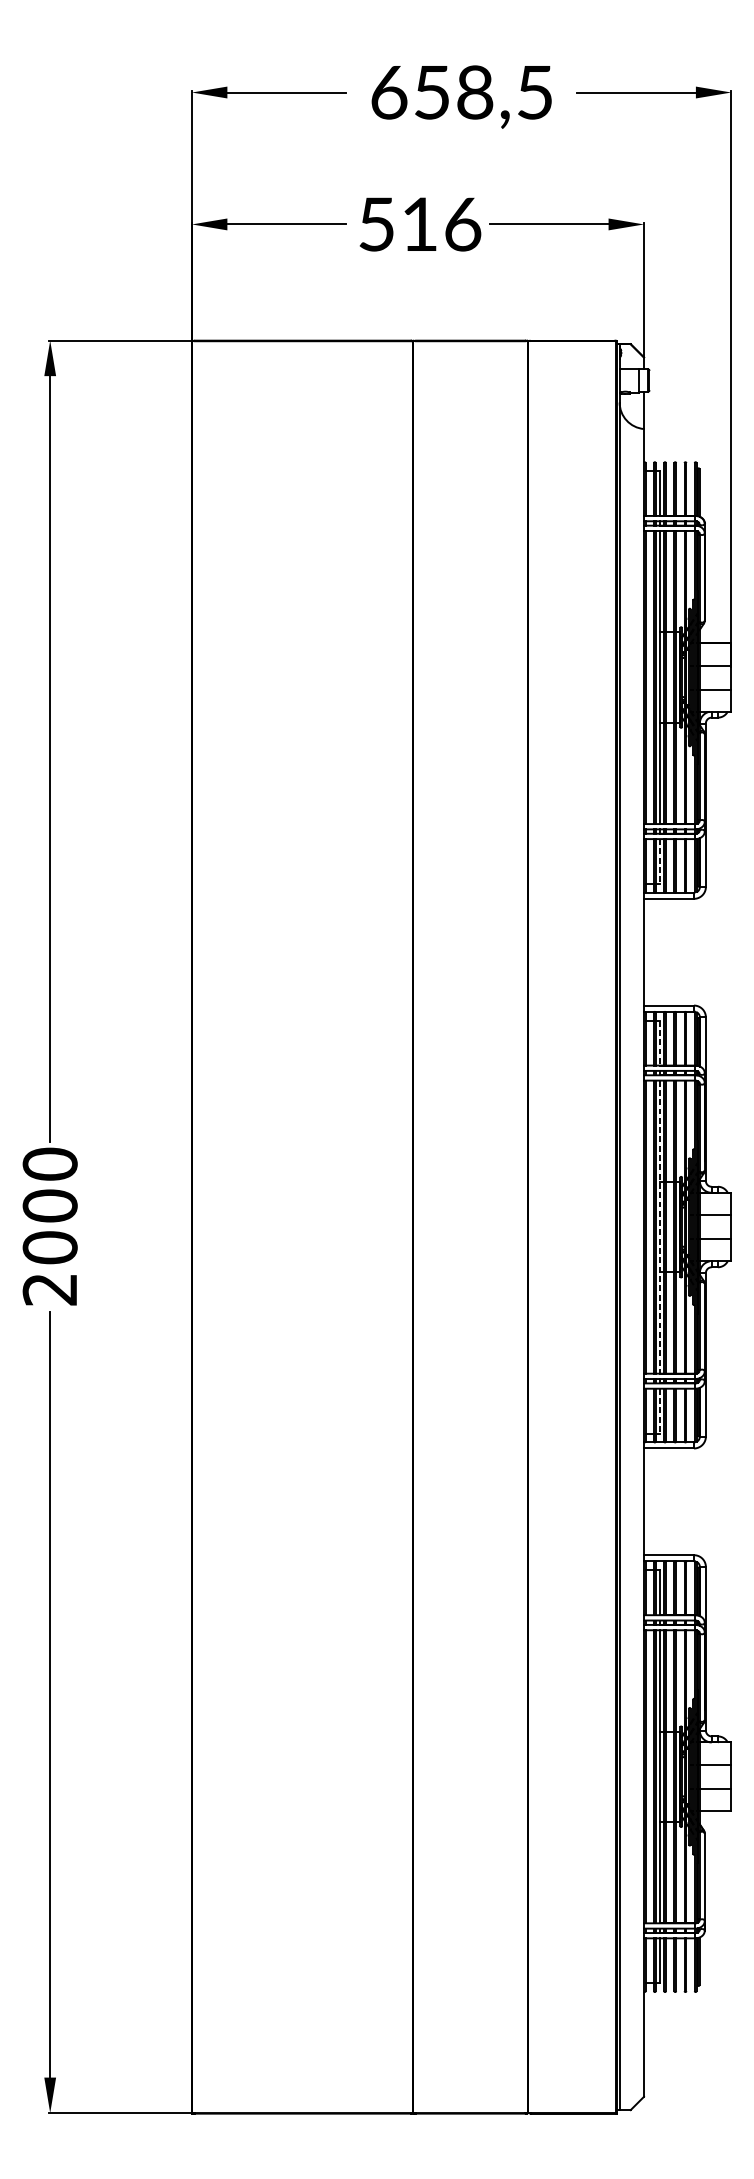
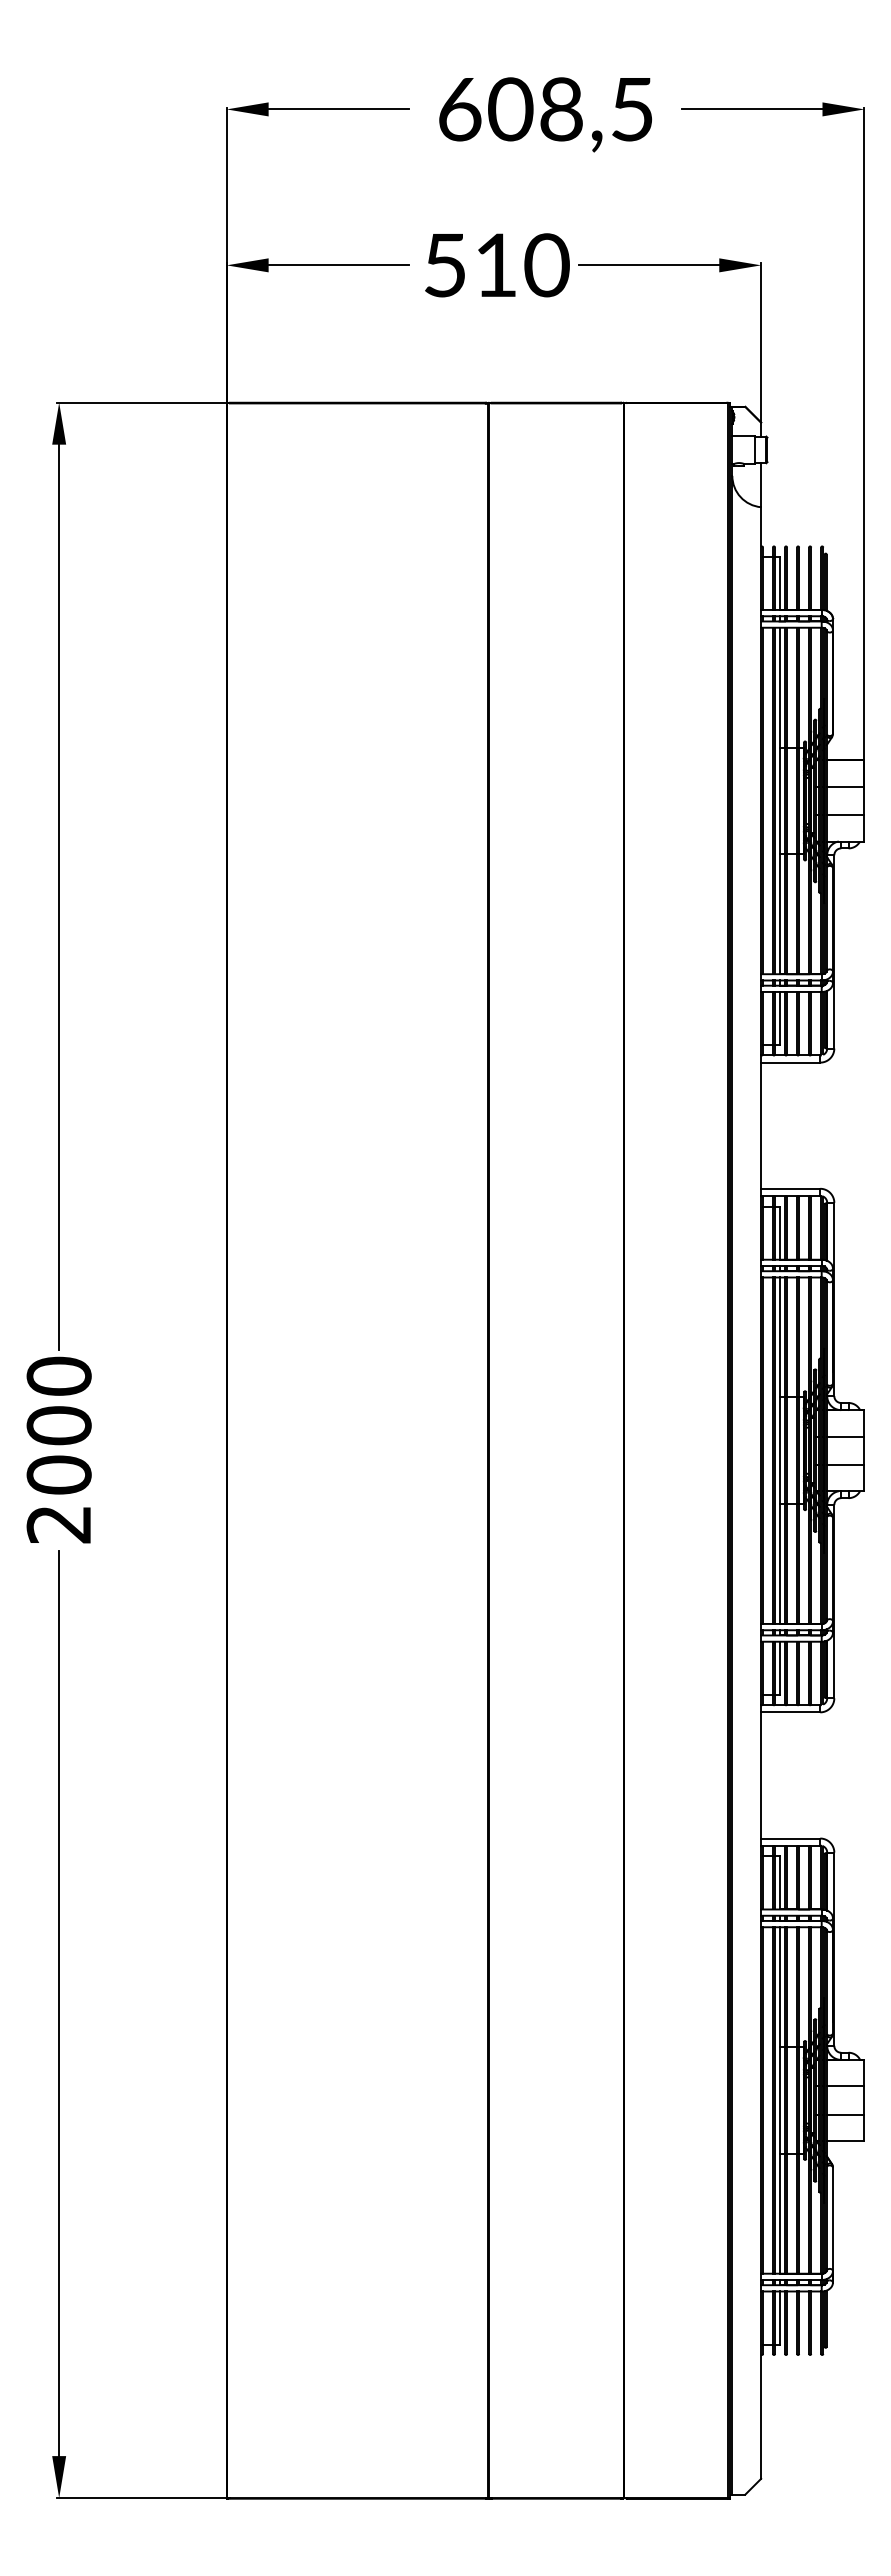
text: (431, 92) -> (510, 109), 658,5 -> 608,5
text: (462, 224) -> (546, 265), 516 -> 510
line: (659, 861) -> (779, 1018), dashed -> solid
line: (659, 1043) -> (779, 1233), dashed -> solid
line: (659, 1227) -> (779, 1451), dashed -> solid
line: (659, 1411) -> (779, 1668), dashed -> solid

